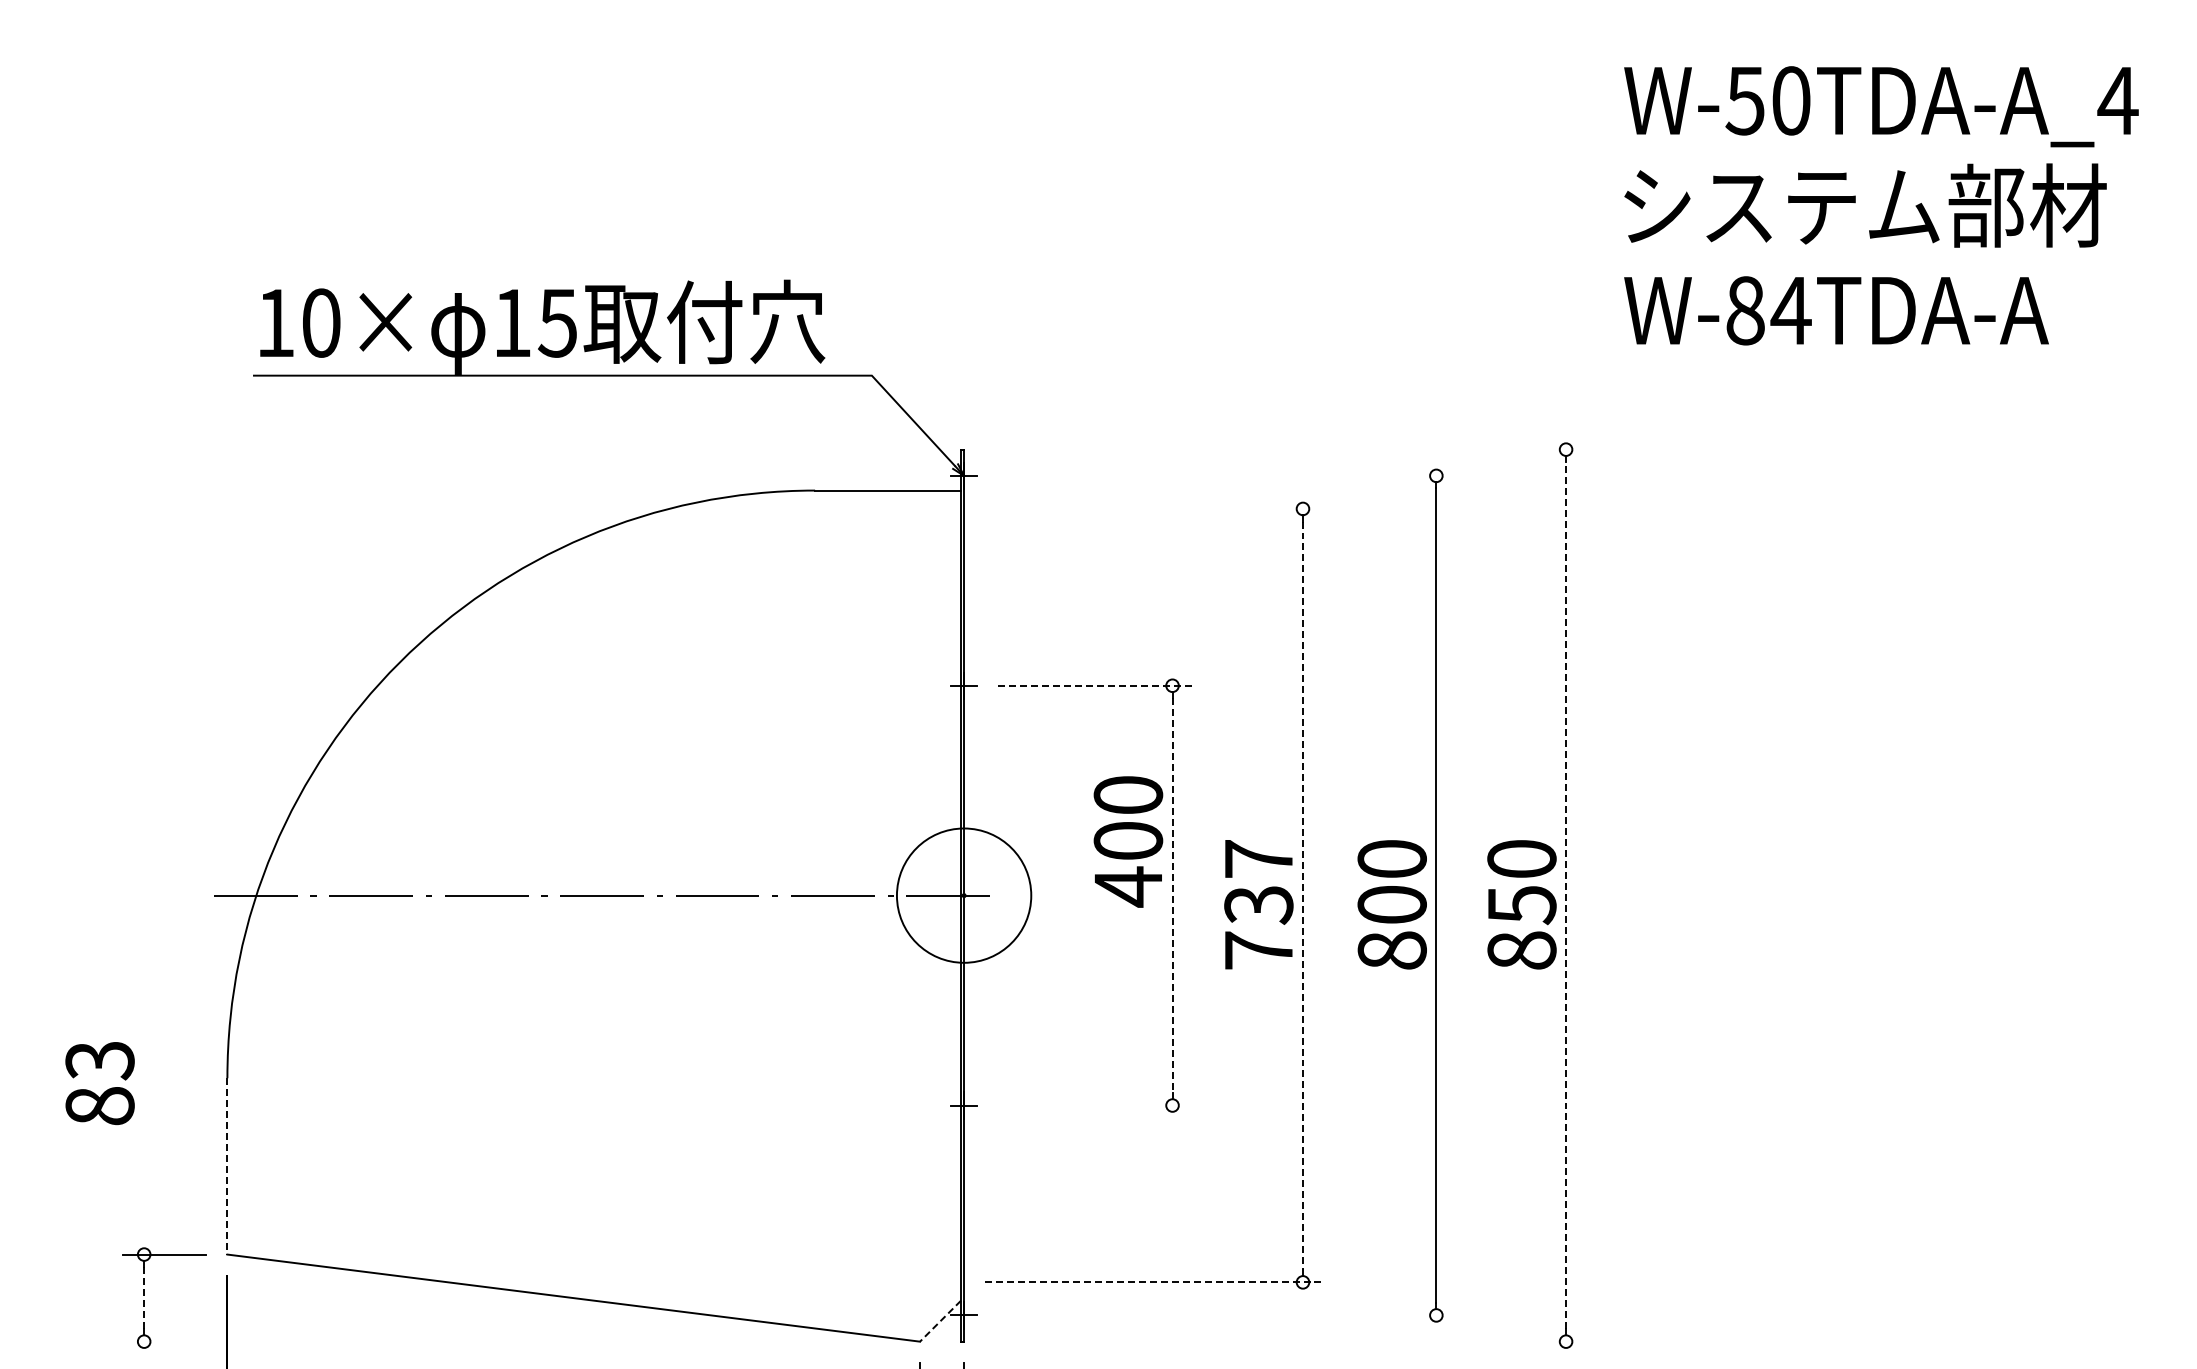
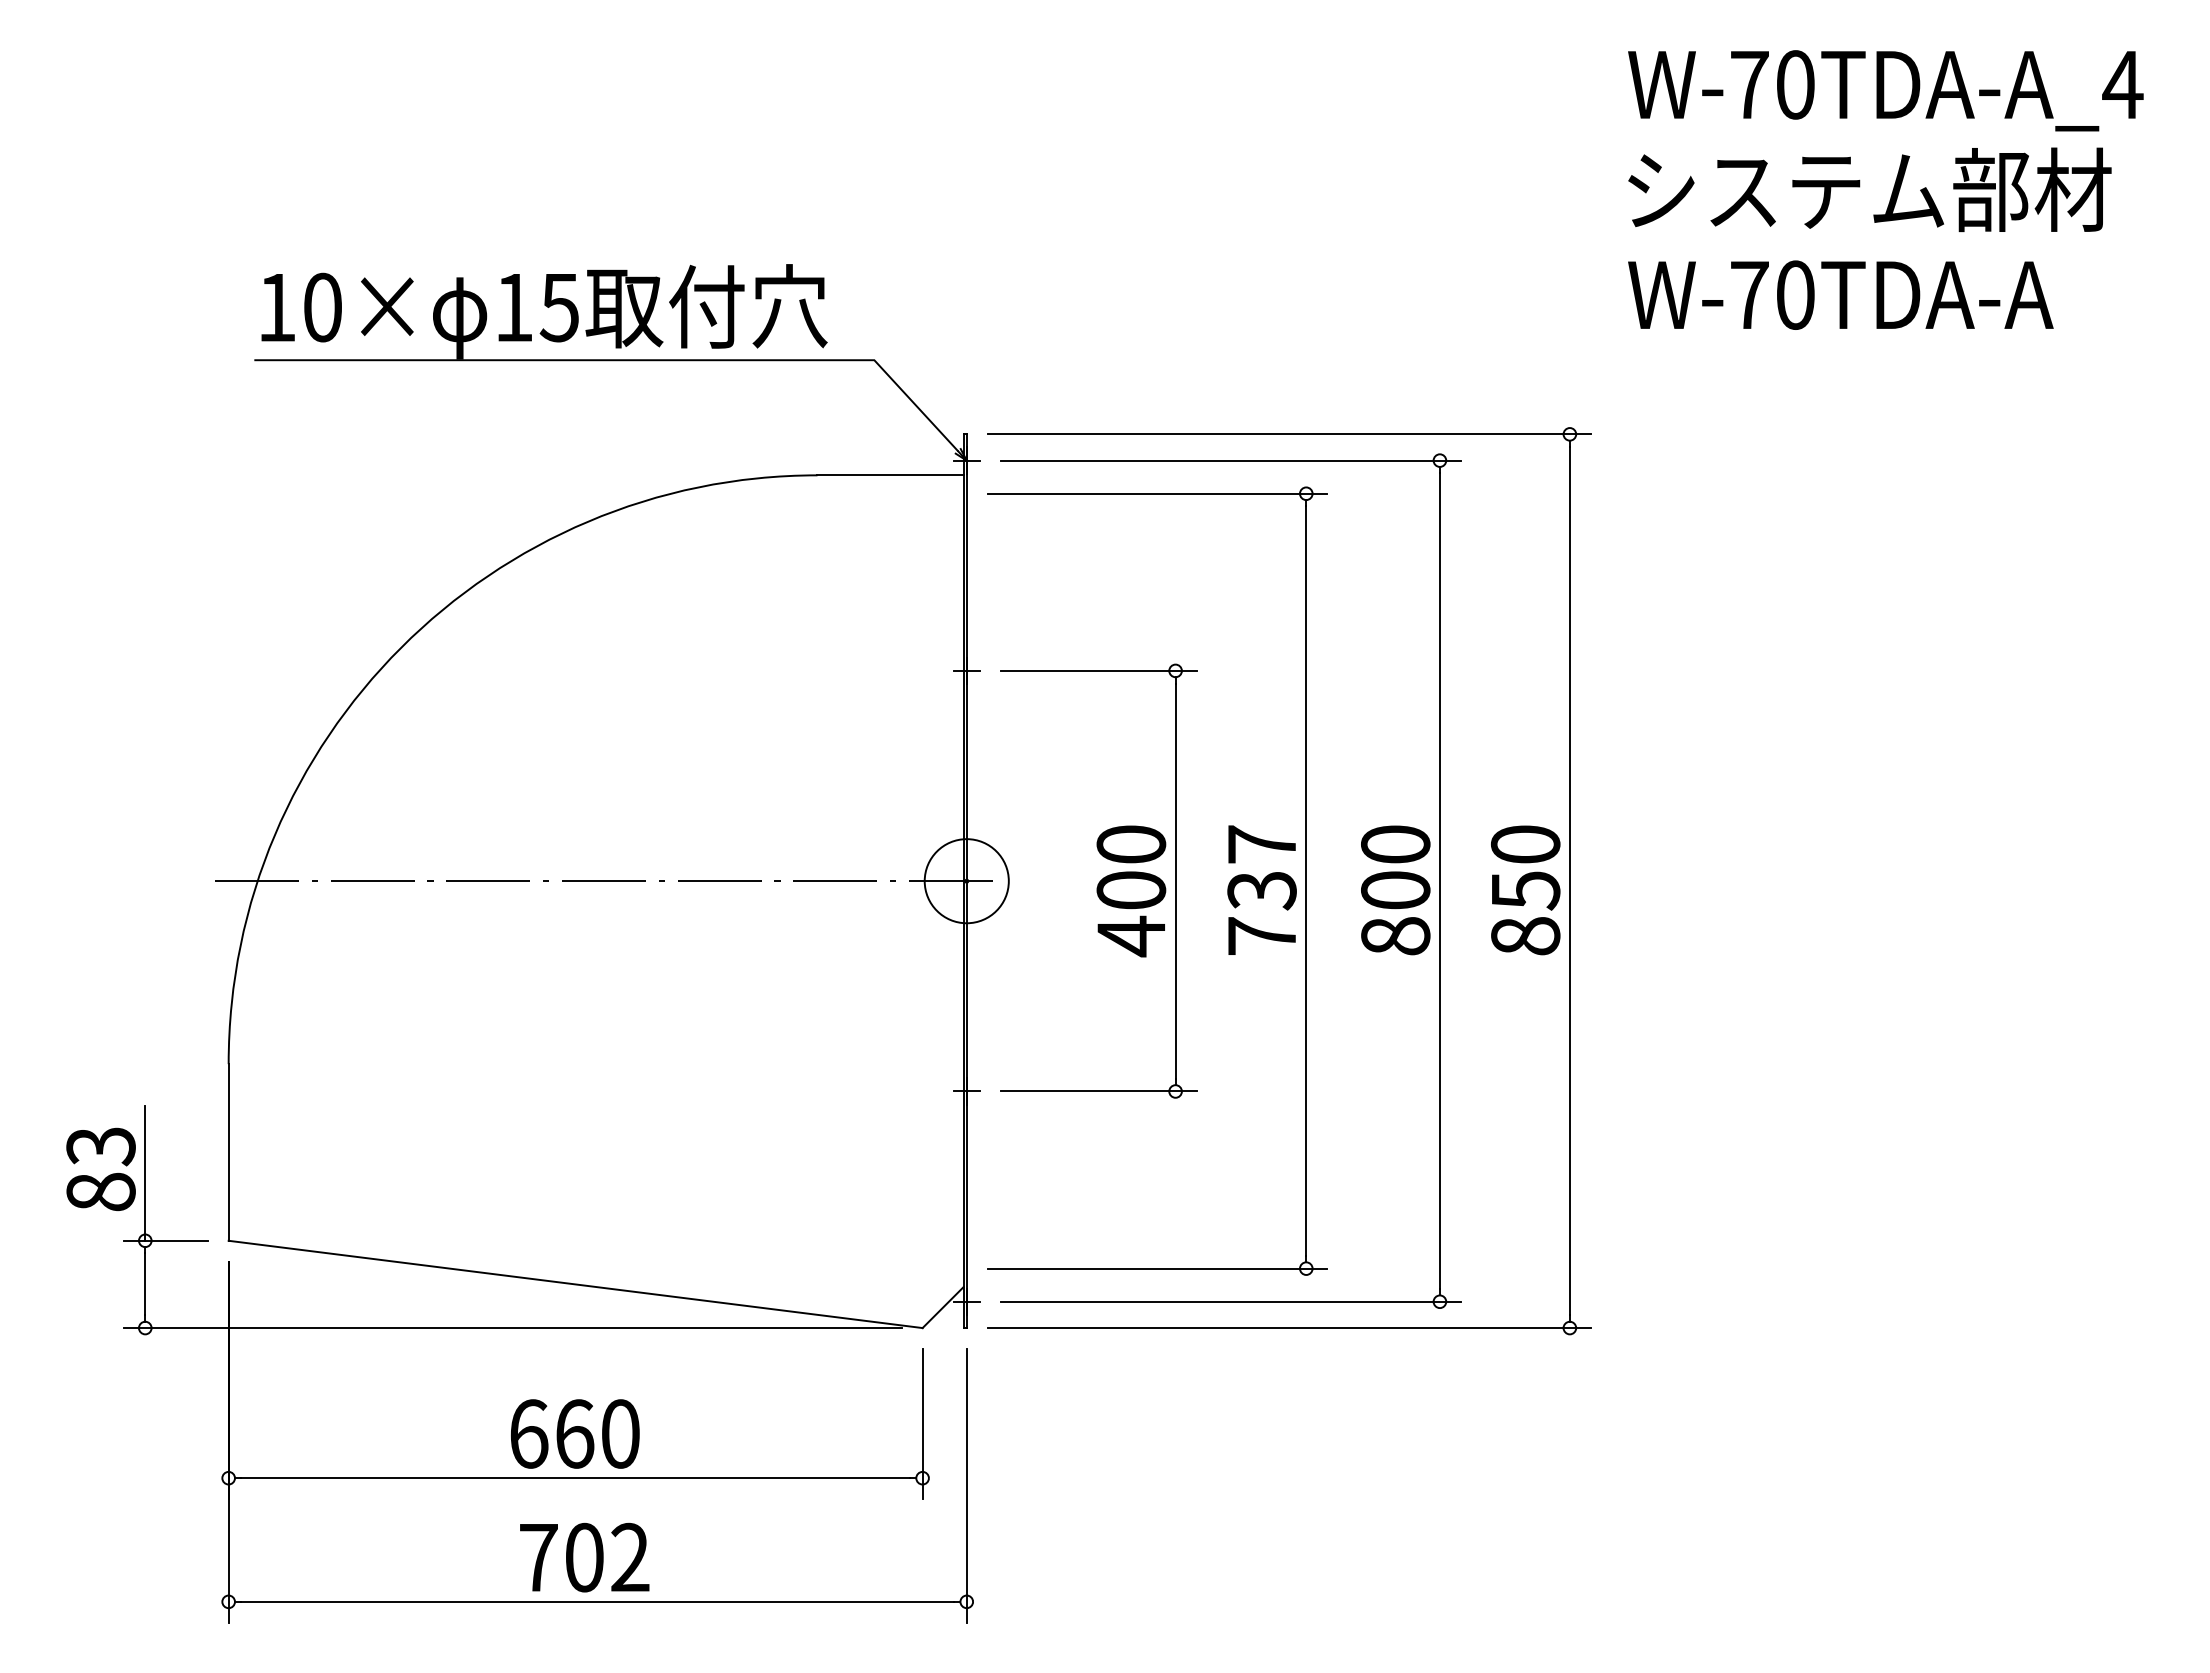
text: (1744, 101) -> (1748, 85), W-50TDA-A_4 -> W-70TDA-A_4
text: (1769, 310) -> (1773, 294), W-84TDA-A -> W-70TDA-A
line: (1285, 449) -> (1288, 434), added
line: (1227, 475) -> (1230, 460), added
line: (1154, 508) -> (1157, 493), added
line: (1095, 685) -> (1098, 670), dashed -> solid
text: (1128, 842) -> (1131, 891), moved
line: (1565, 894) -> (1569, 880), dashed -> solid
circle: (963, 895) -> (966, 881), size x0.62
line: (1172, 895) -> (1175, 881), dashed -> solid
line: (1303, 895) -> (1306, 881), dashed -> solid
text: (99, 1082) -> (100, 1168), moved
line: (1095, 1105) -> (1098, 1091), added
line: (227, 1166) -> (228, 1152), dashed -> solid
line: (144, 1187) -> (145, 1173), added
line: (1154, 1282) -> (1157, 1268), dashed -> solid
line: (144, 1297) -> (145, 1283), dashed -> solid
line: (1227, 1315) -> (1230, 1301), added
line: (940, 1321) -> (943, 1307), dashed -> solid
line: (510, 1342) -> (512, 1328), added
line: (1285, 1342) -> (1288, 1328), added

